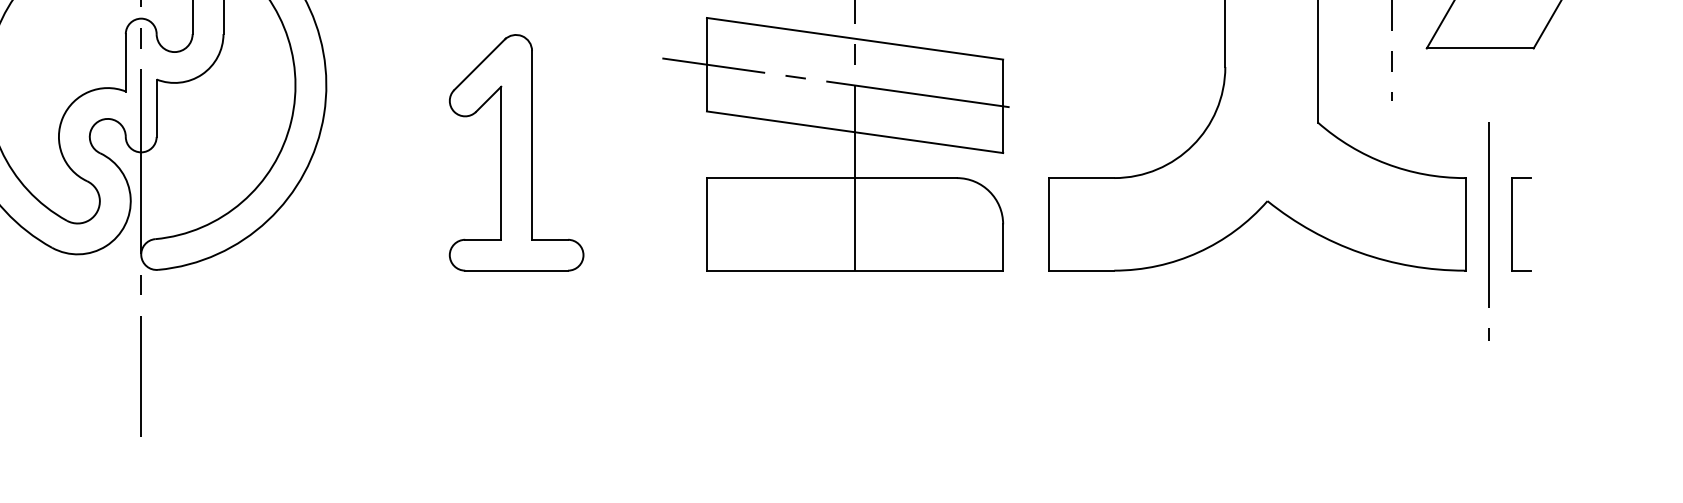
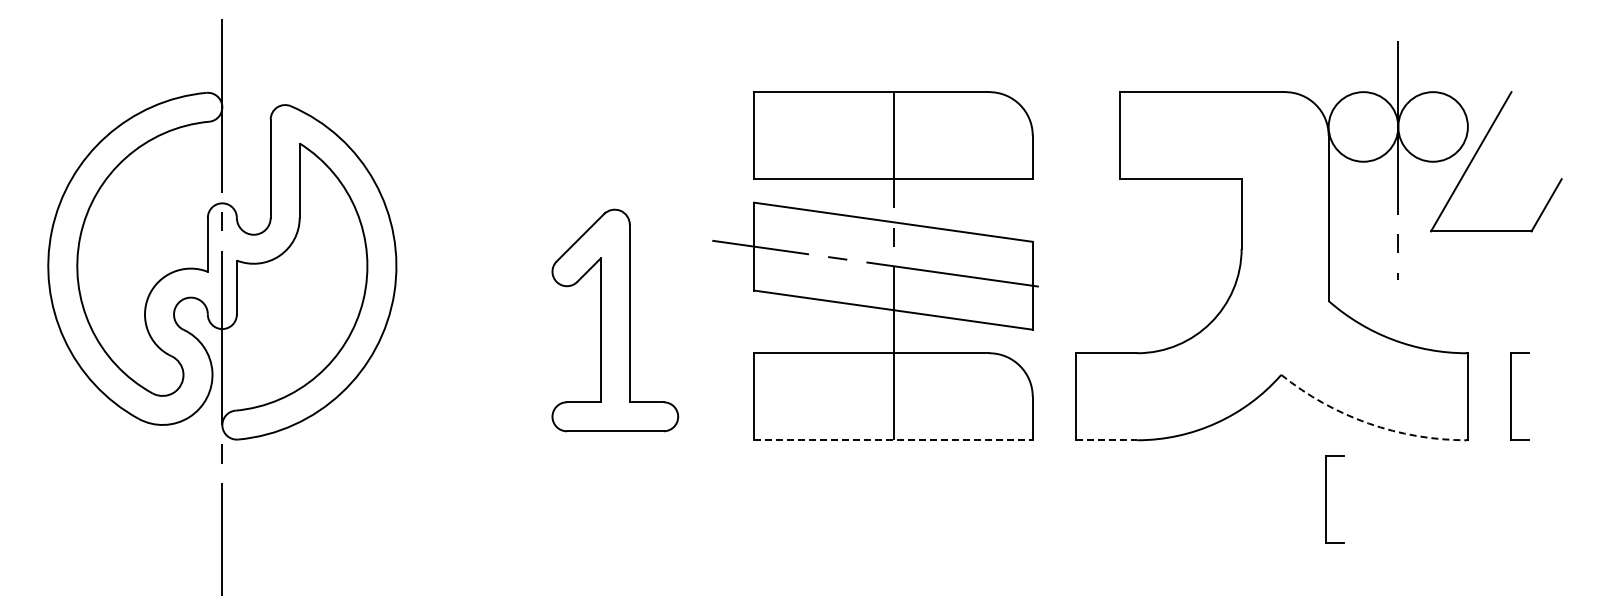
part: (516, 152) -> (615, 320), moved
line: (1488, 231) -> (1489, 403), removed
arc: (1360, 252) -> (1368, 423), solid -> dashed
line: (856, 270) -> (894, 440), solid -> dashed
line: (1082, 270) -> (1107, 440), solid -> dashed
part: (1315, 333) -> (1326, 499), added

